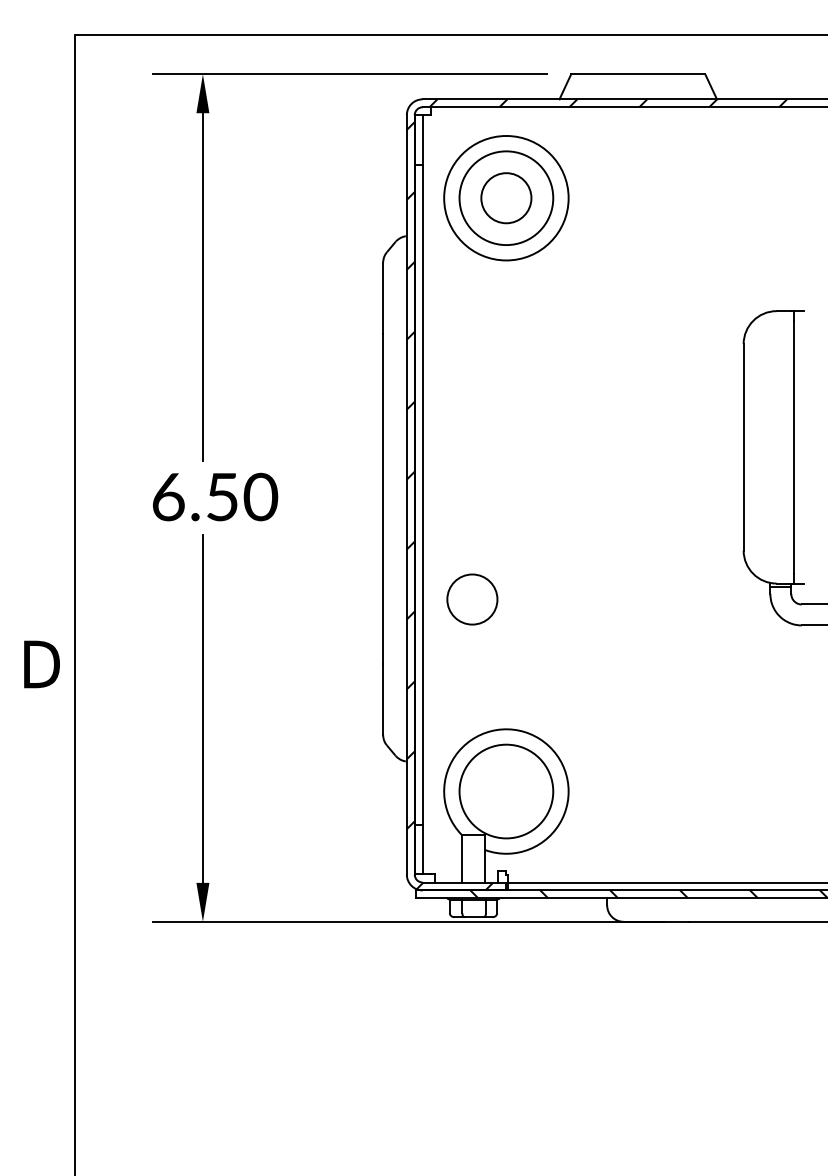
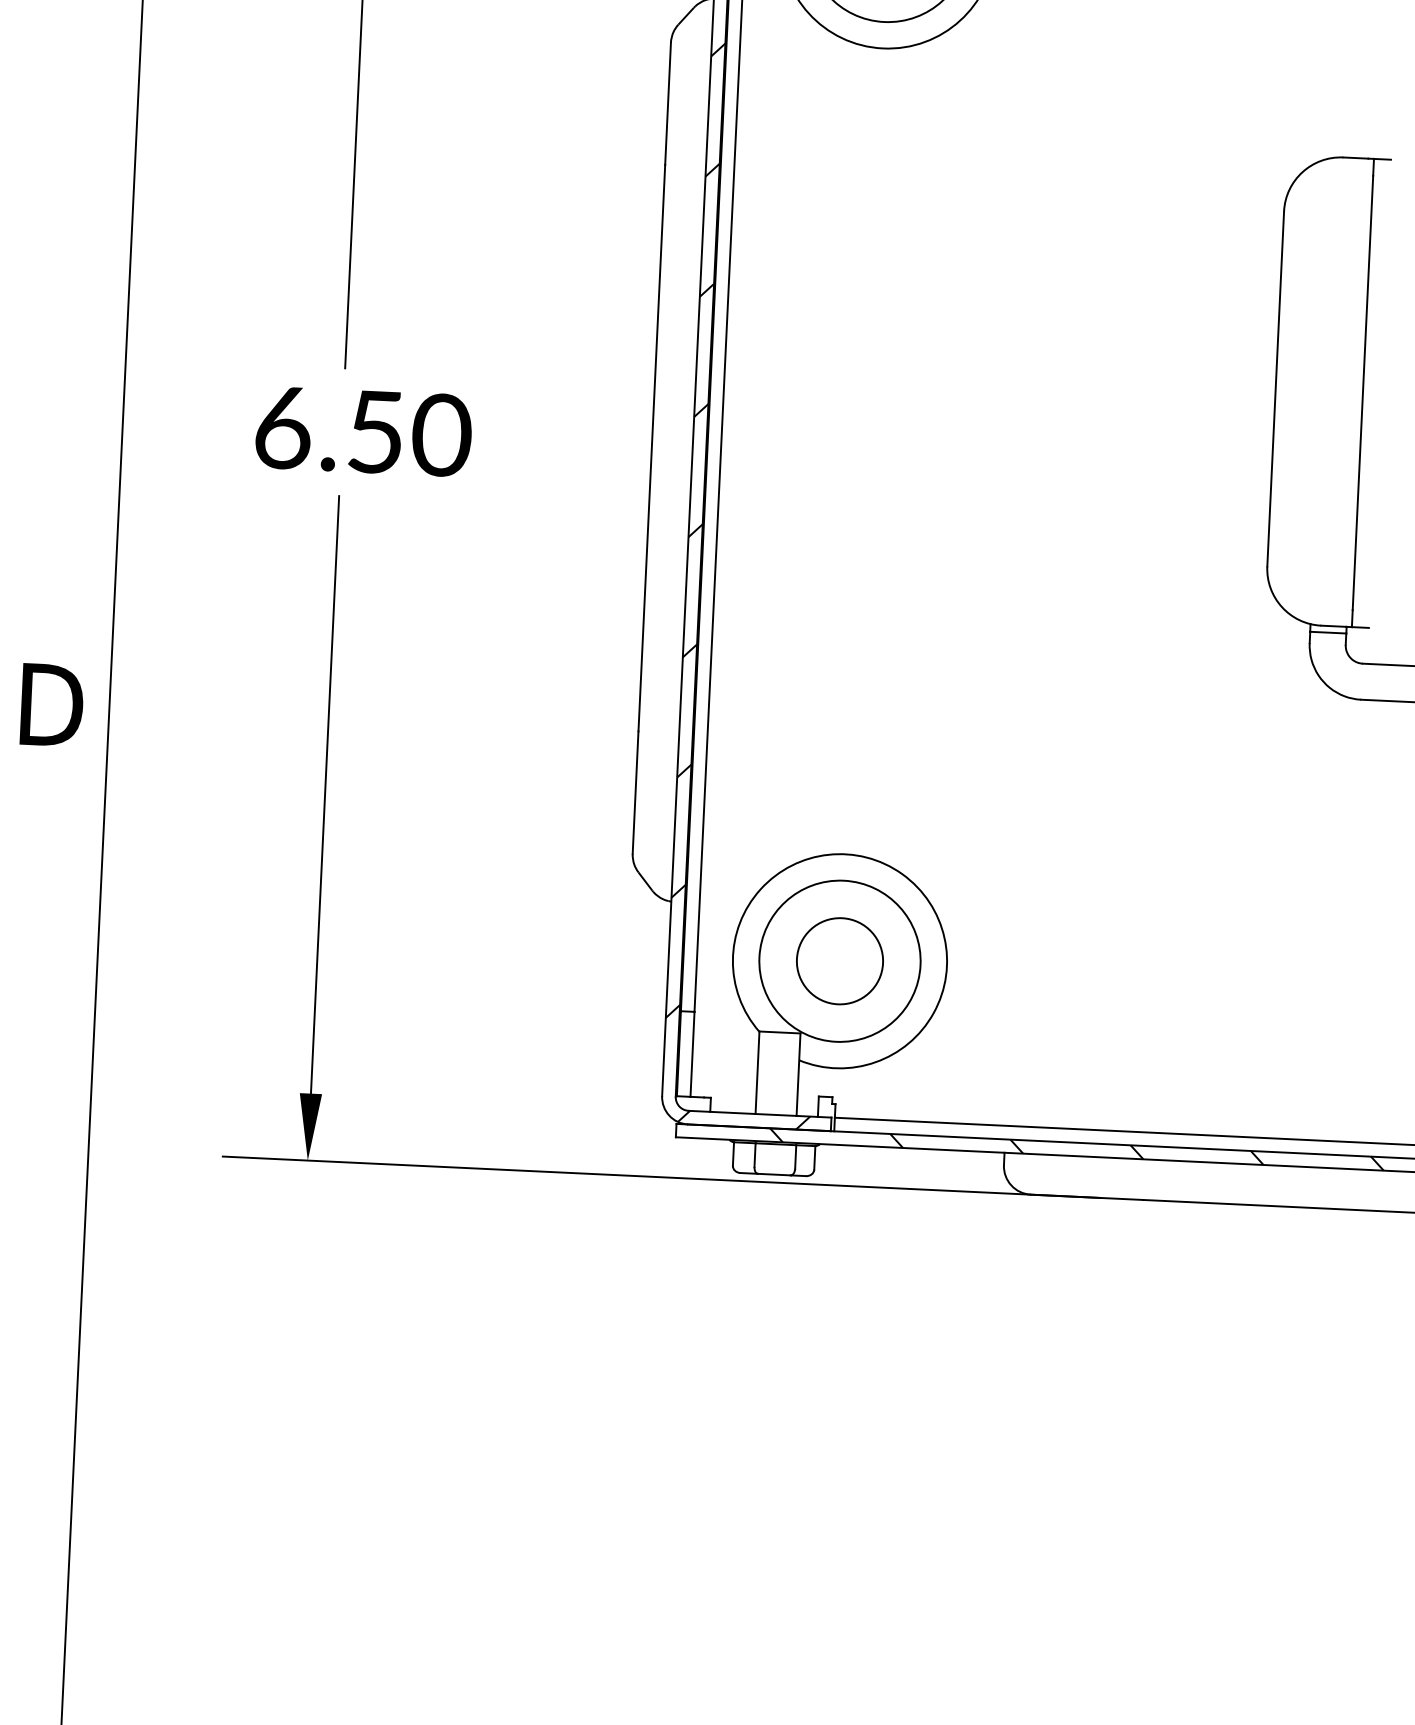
circle: (472, 599) -> (840, 961), moved

